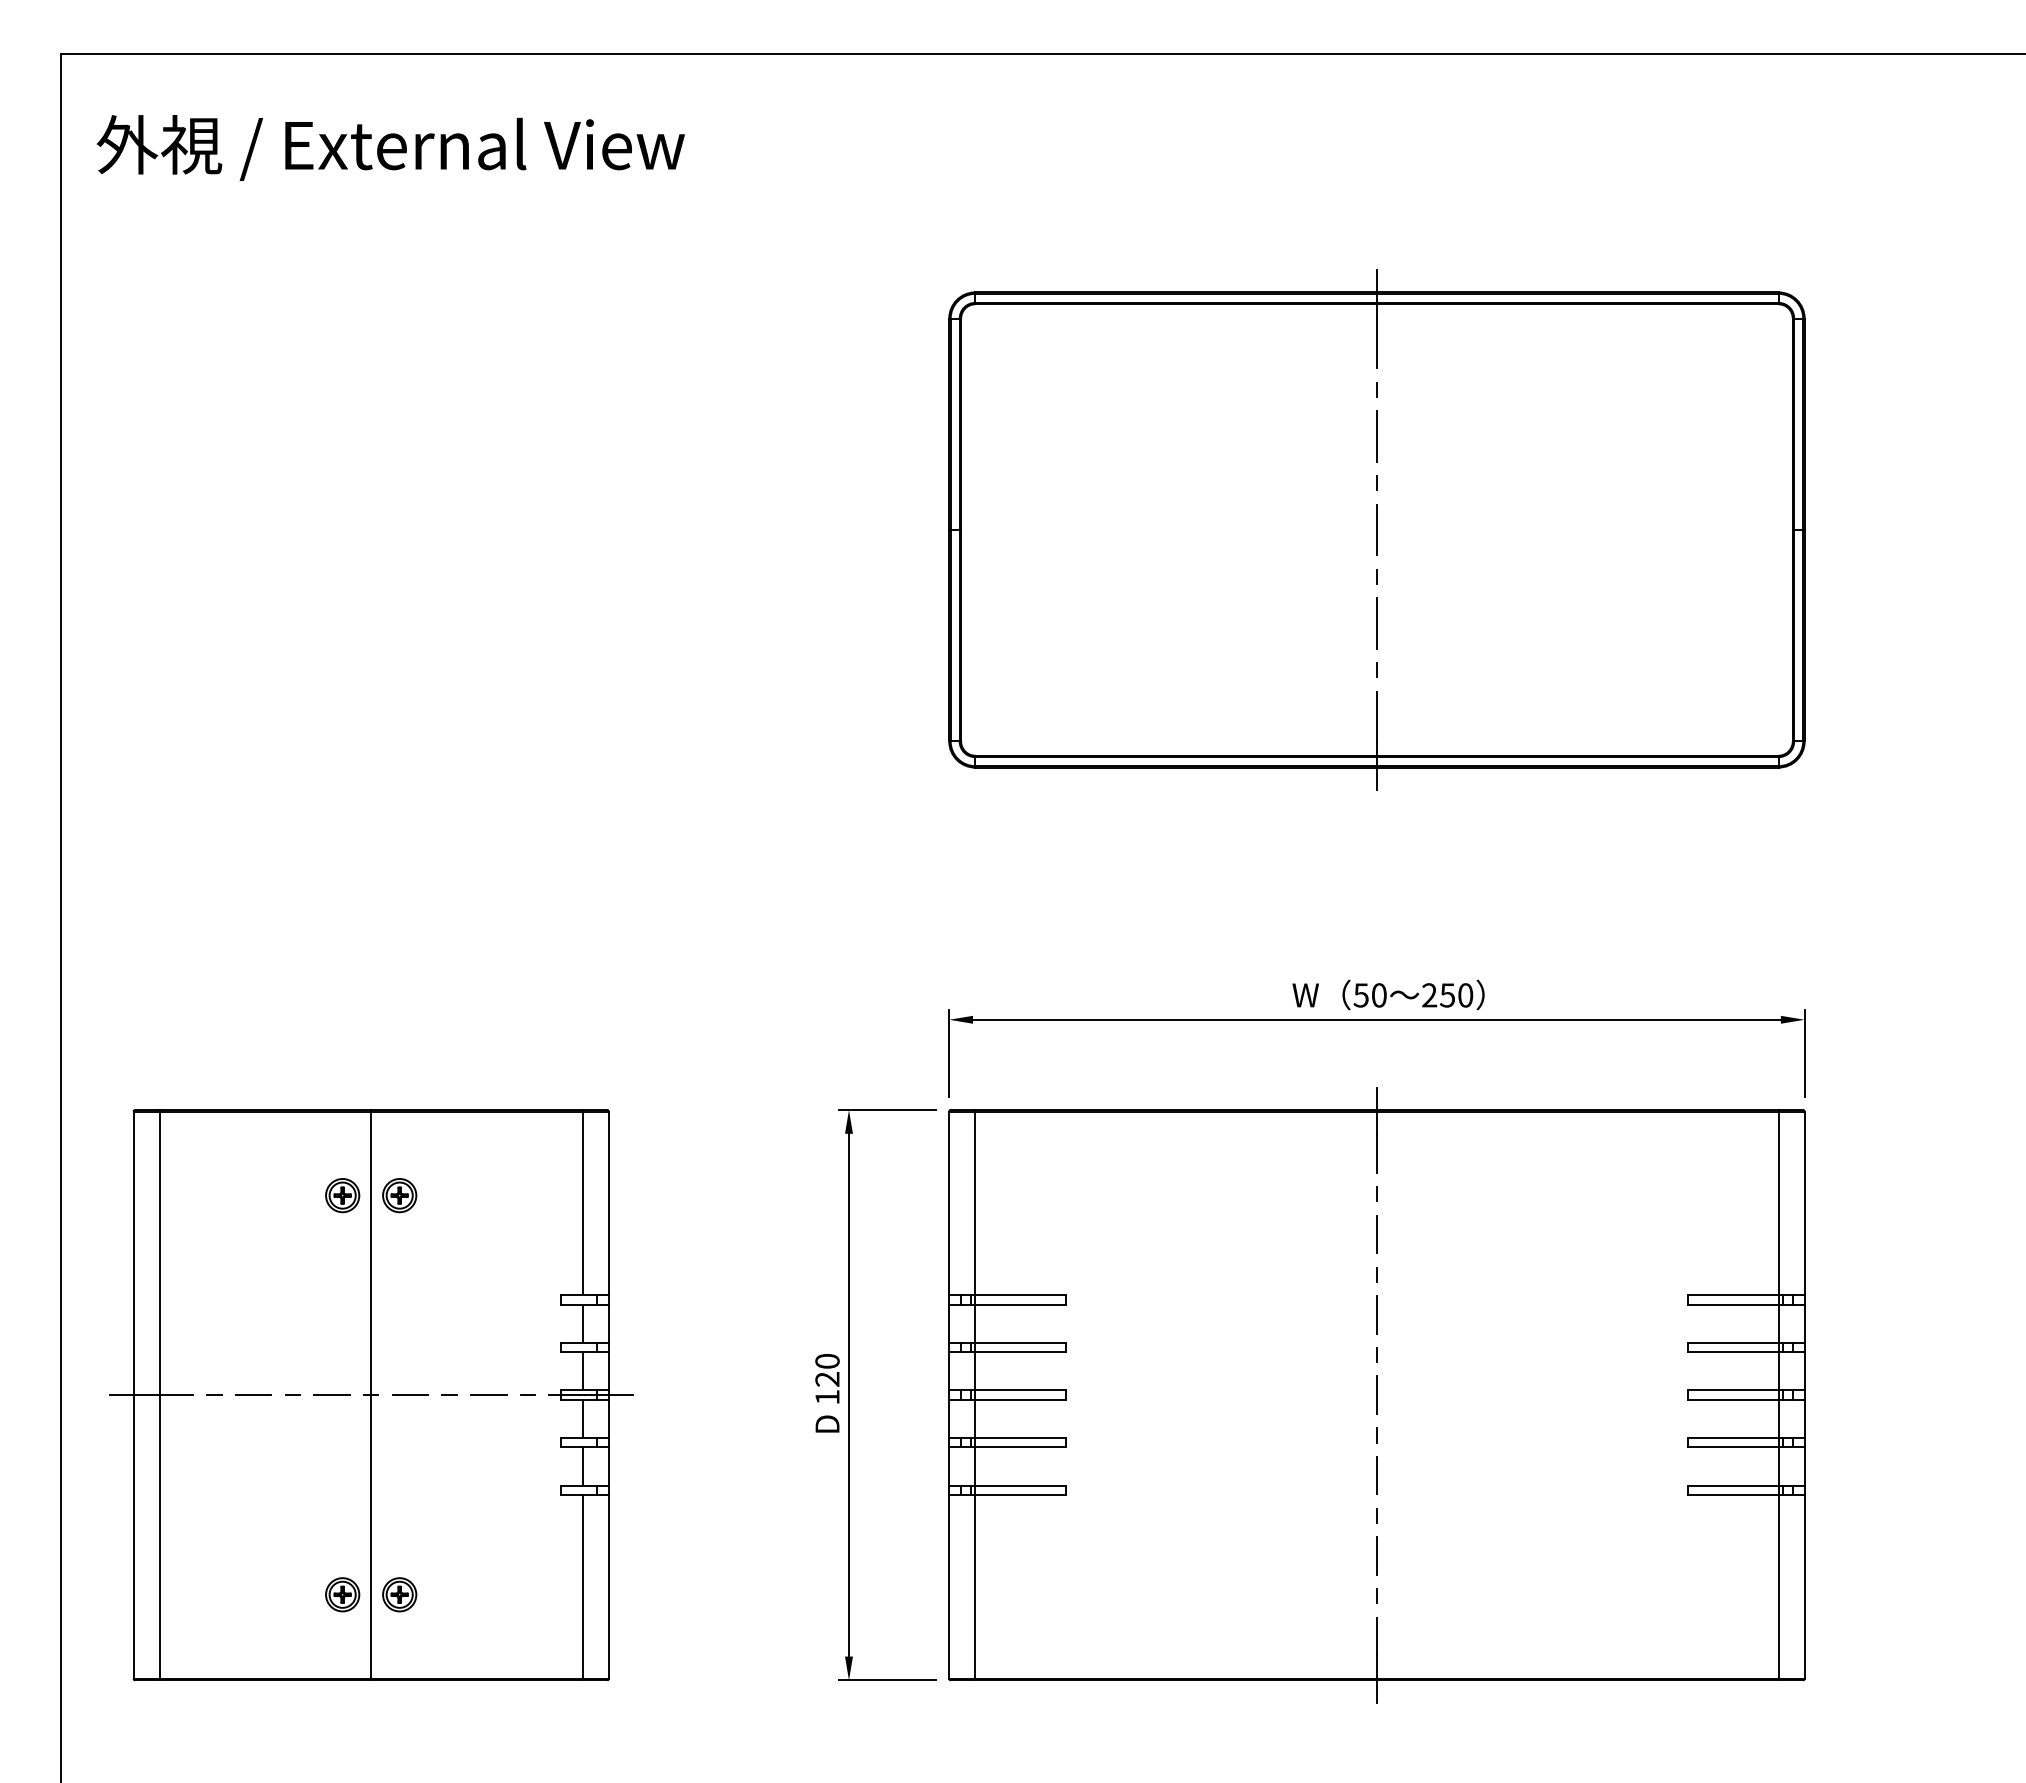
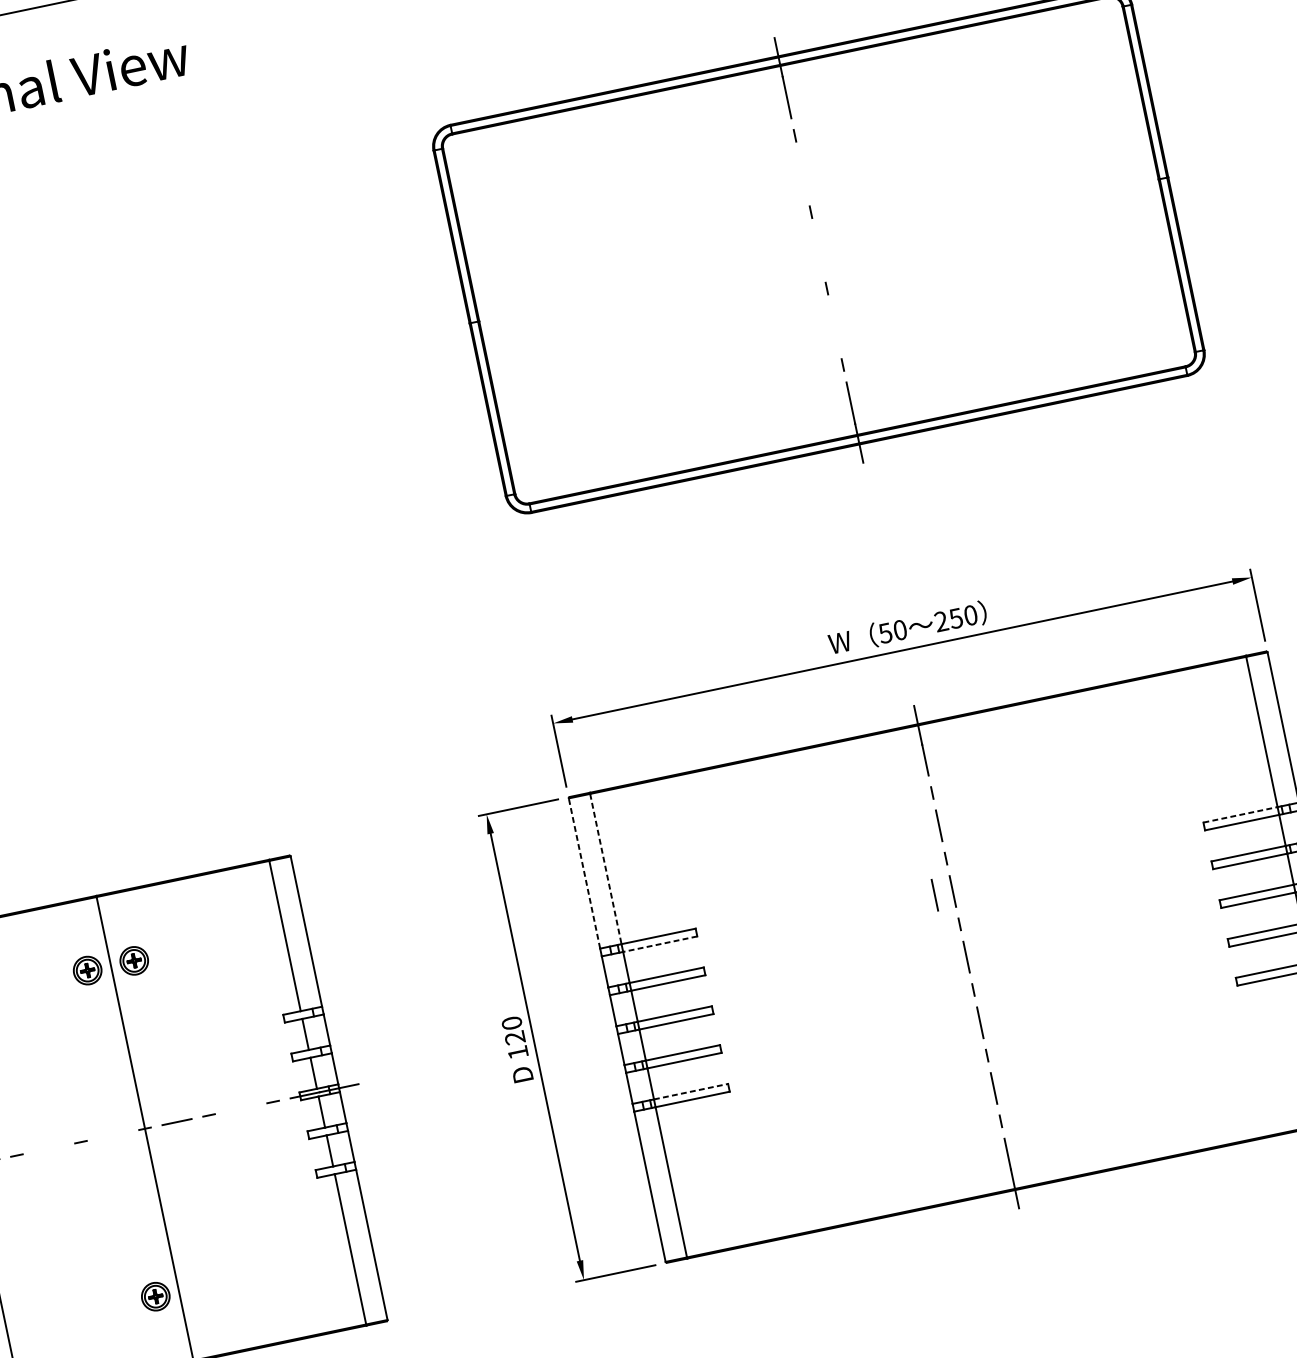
line: (1376, 436) -> (802, 174), removed
line: (1376, 529) -> (818, 250), removed
line: (1376, 623) -> (834, 326), removed
line: (949, 1203) -> (584, 873), solid -> dashed
line: (975, 1203) -> (605, 869), solid -> dashed
line: (1733, 1295) -> (1240, 814), solid -> dashed
line: (1020, 1304) -> (659, 943), solid -> dashed
line: (1354, 1314) -> (934, 895), added
line: (253, 1395) -> (48, 1149), removed
line: (331, 1395) -> (112, 1135), removed
line: (488, 1395) -> (240, 1109), removed
line: (1021, 1485) -> (691, 1091), solid -> dashed
part: (399, 1594) -> (202, 1286), removed

